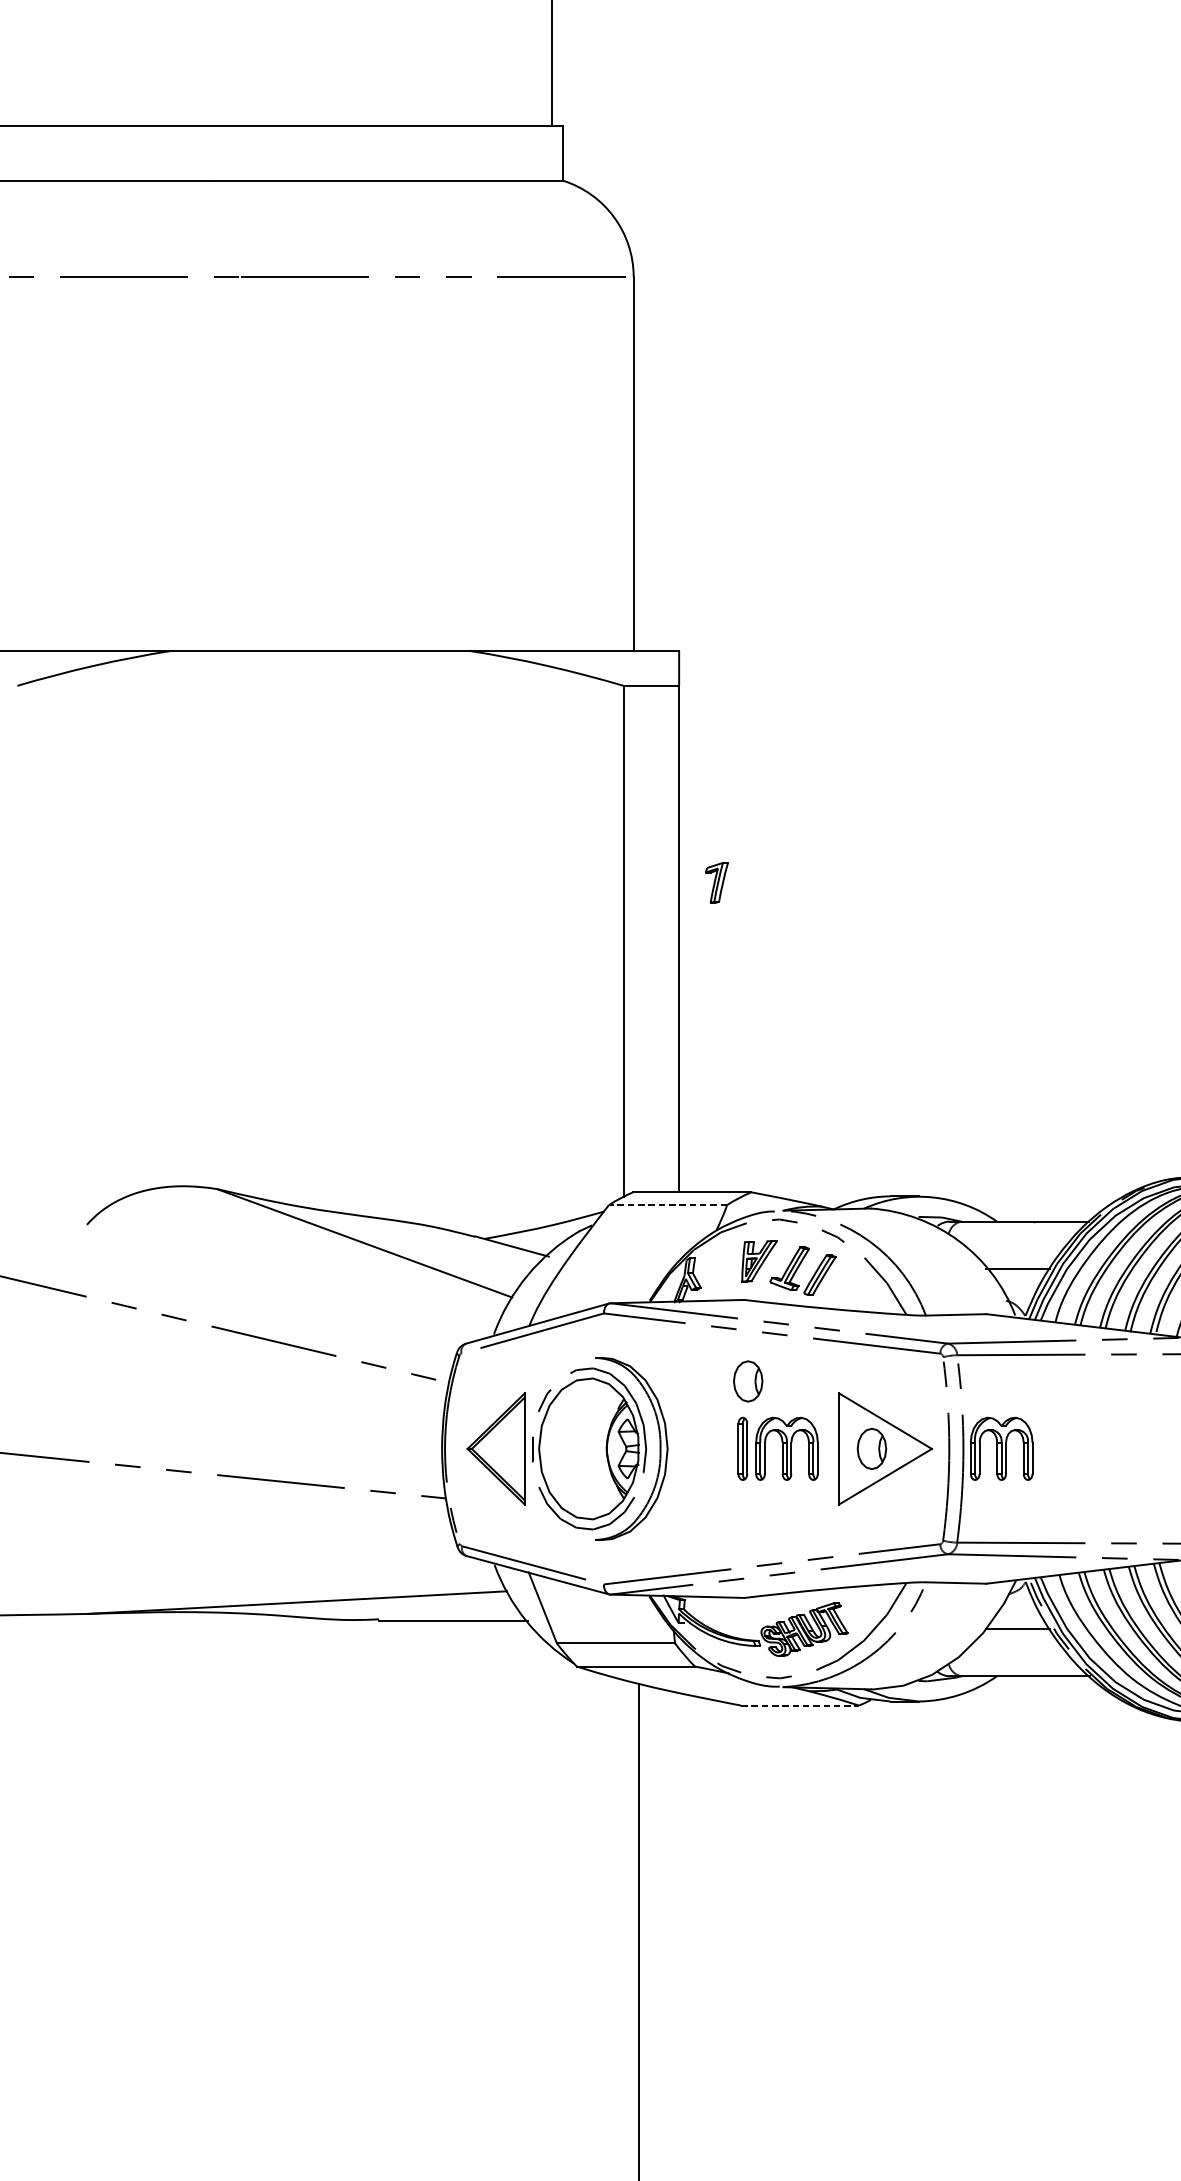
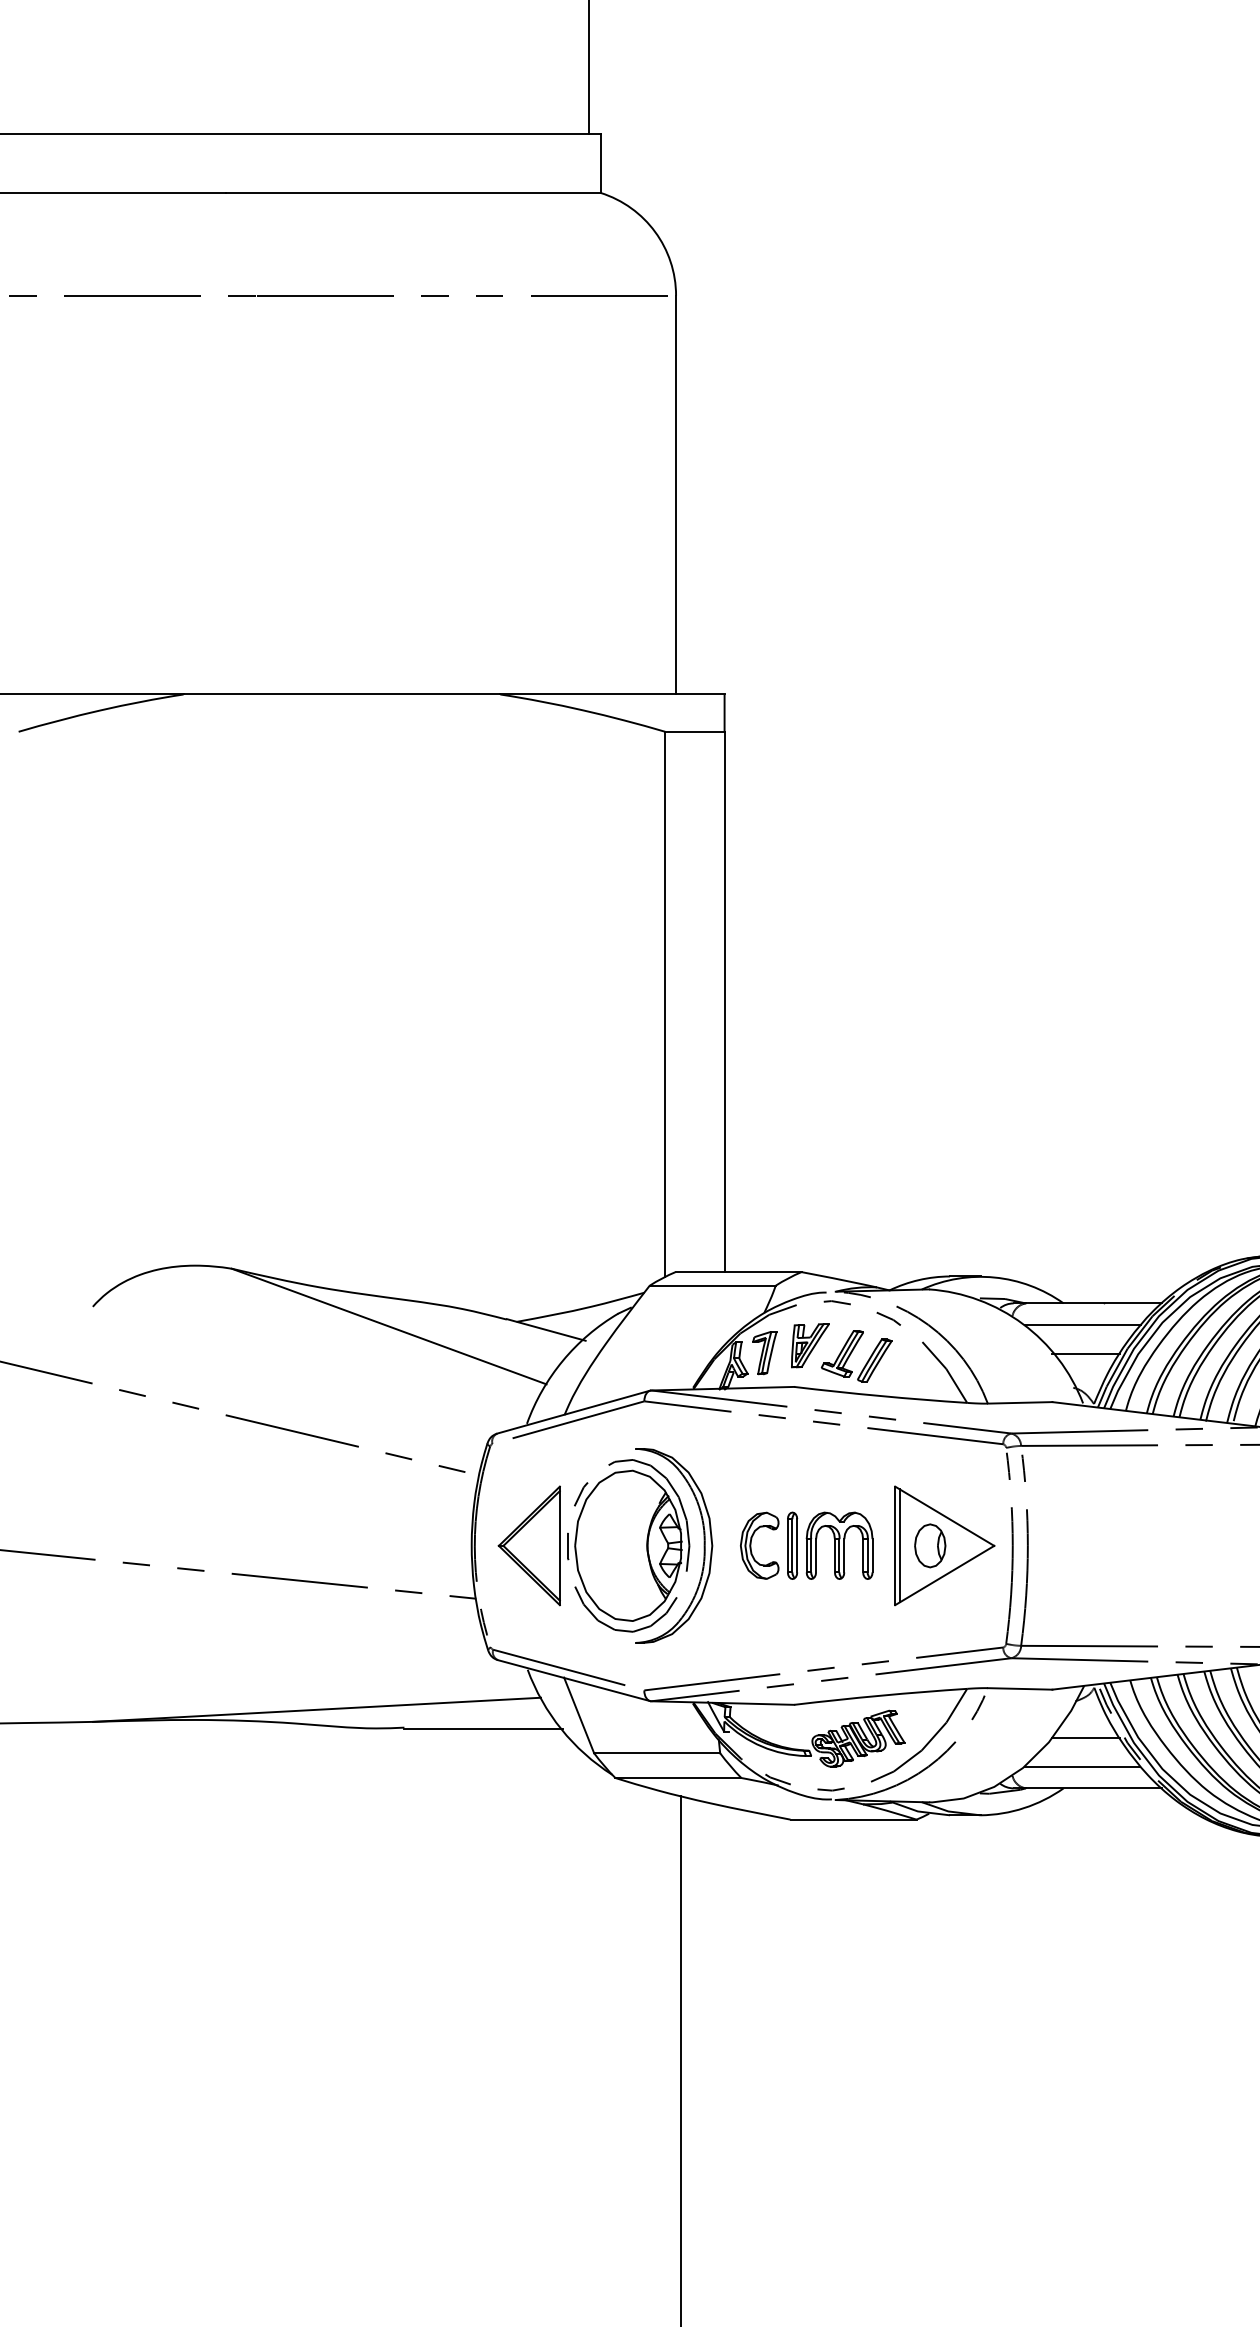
part: (716, 883) -> (764, 1353), moved
line: (667, 1204) -> (712, 1285), dashed -> solid
line: (1014, 1241) -> (1082, 1324), added
part: (748, 1381) -> (798, 1473), removed
part: (704, 1448) -> (751, 1545), added
line: (843, 1448) -> (899, 1545), added
part: (1001, 1448) -> (1068, 1545), removed
line: (1014, 1655) -> (1082, 1766), added
line: (800, 1705) -> (854, 1819), dashed -> solid

